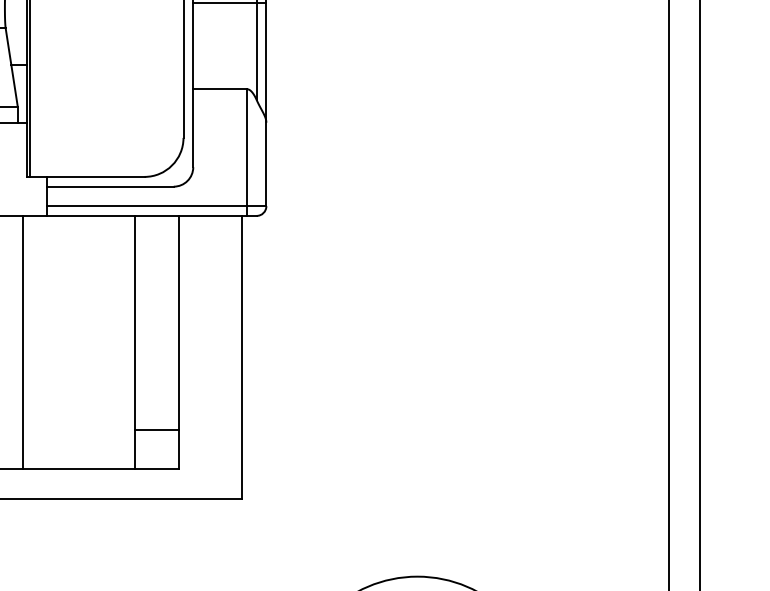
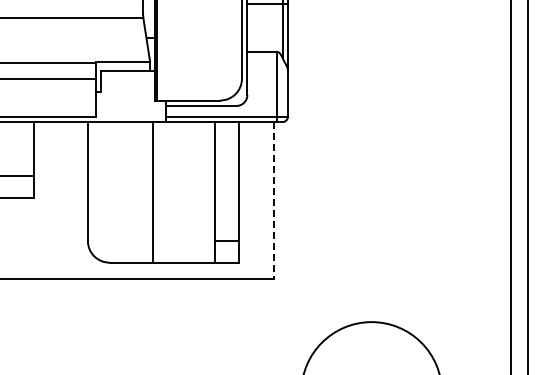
line: (242, 357) -> (274, 200), solid -> dashed

